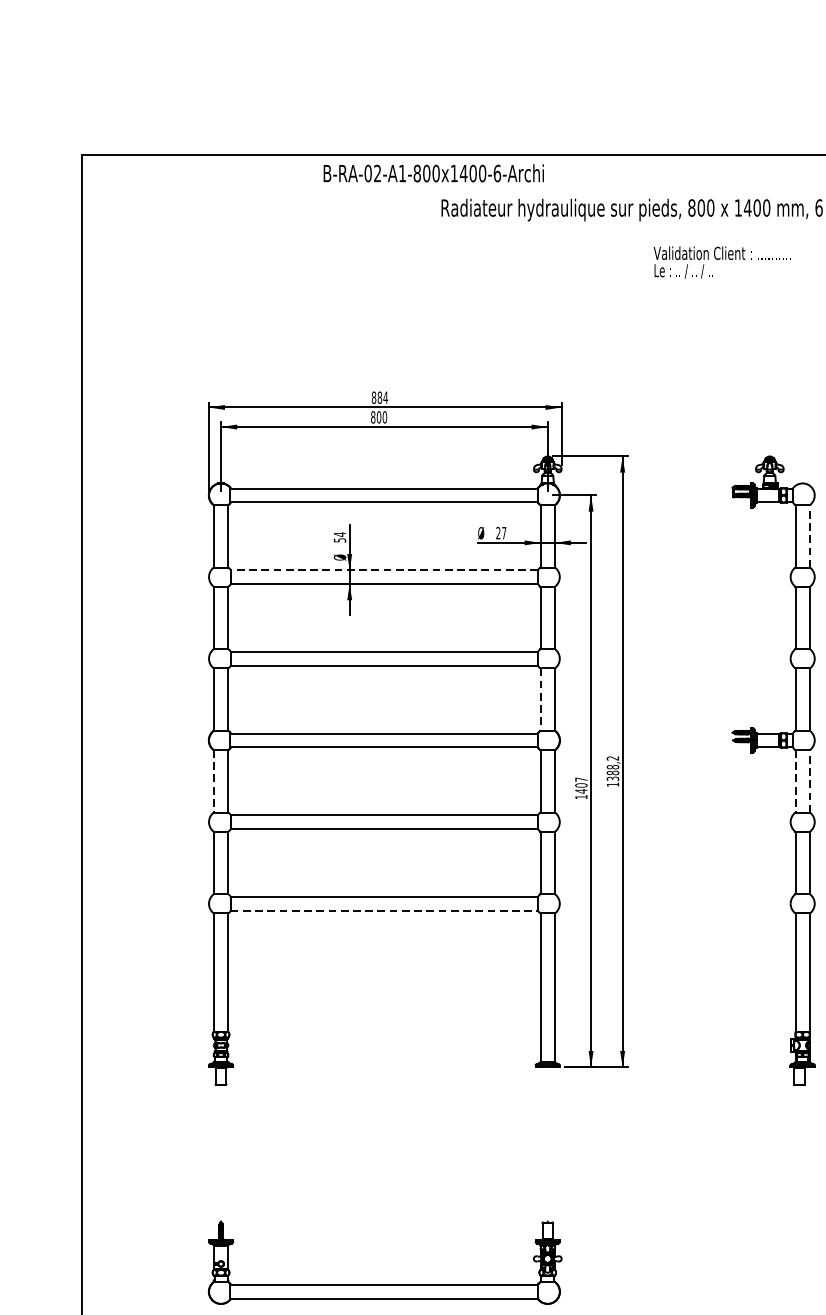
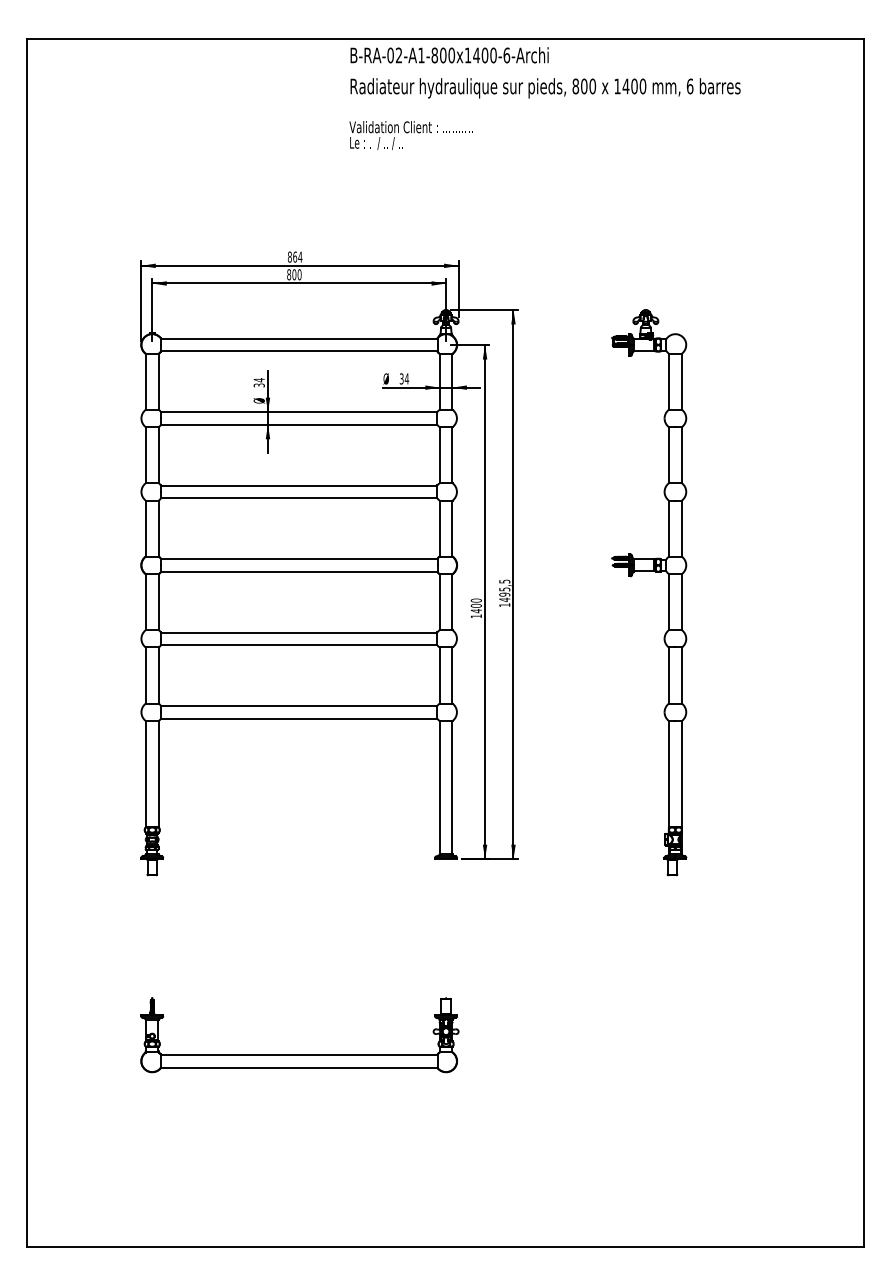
text: (433, 173) -> (449, 55), moved
text: (721, 262) -> (410, 135), moved
text: (380, 397) -> (295, 256), 884 -> 864
text: (501, 532) -> (404, 378), 27 -> 34
line: (809, 536) -> (681, 381), dashed -> solid
text: (338, 540) -> (257, 385), 54 -> 34
line: (383, 570) -> (298, 412), dashed -> solid
line: (540, 700) -> (439, 529), dashed -> solid
text: (612, 768) -> (504, 590), 1388,2 -> 1495,5
text: (580, 779) -> (475, 600), 1407 -> 1400
line: (809, 780) -> (681, 601), dashed -> solid
line: (214, 781) -> (146, 602), dashed -> solid
line: (796, 781) -> (669, 602), dashed -> solid
line: (384, 910) -> (299, 718), dashed -> solid

